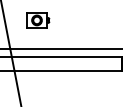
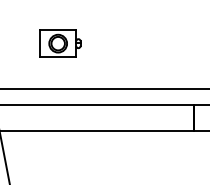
part: (38, 20) -> (60, 43), moved

